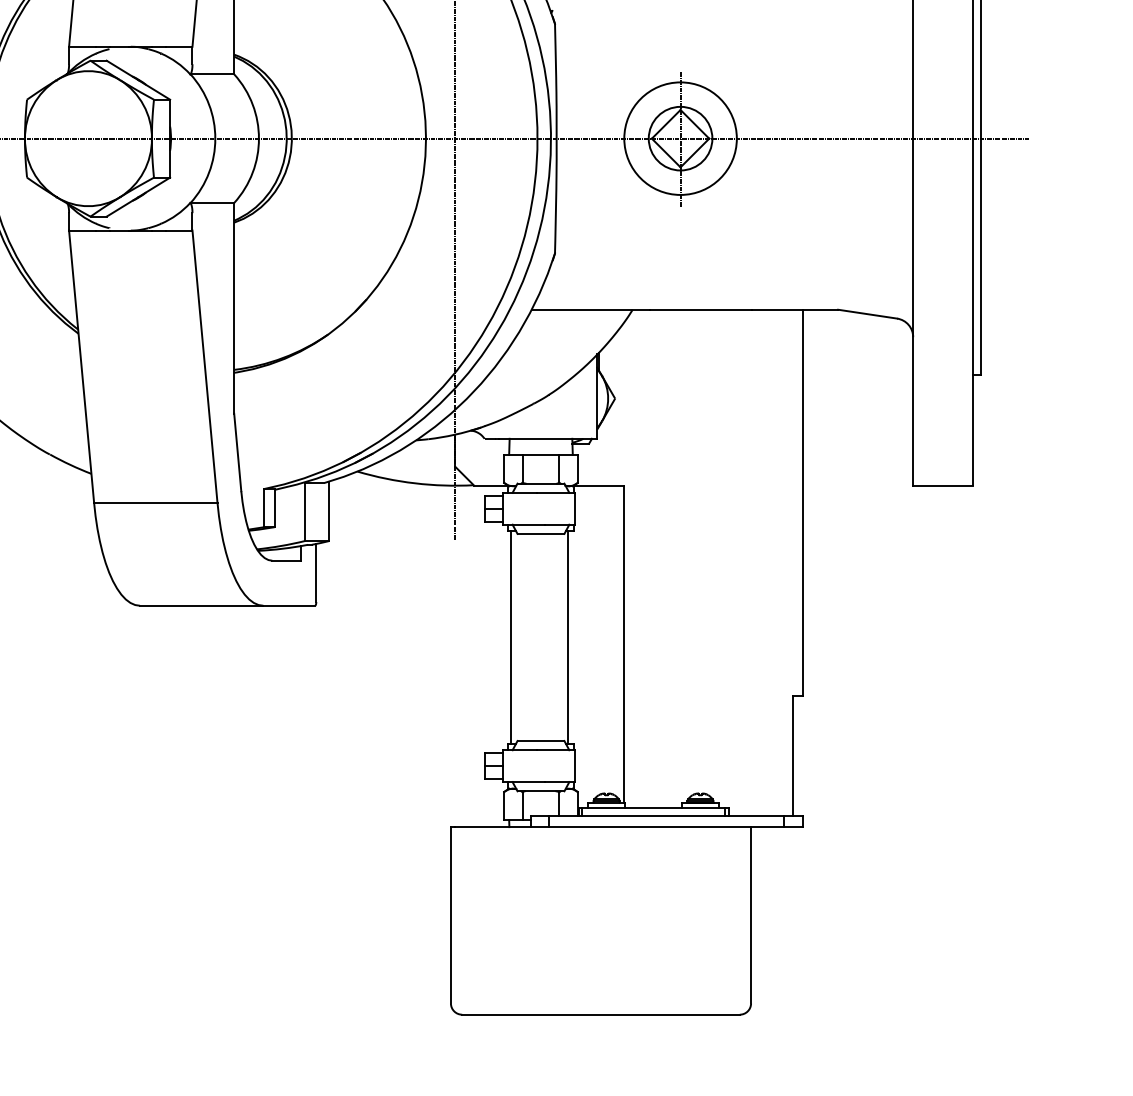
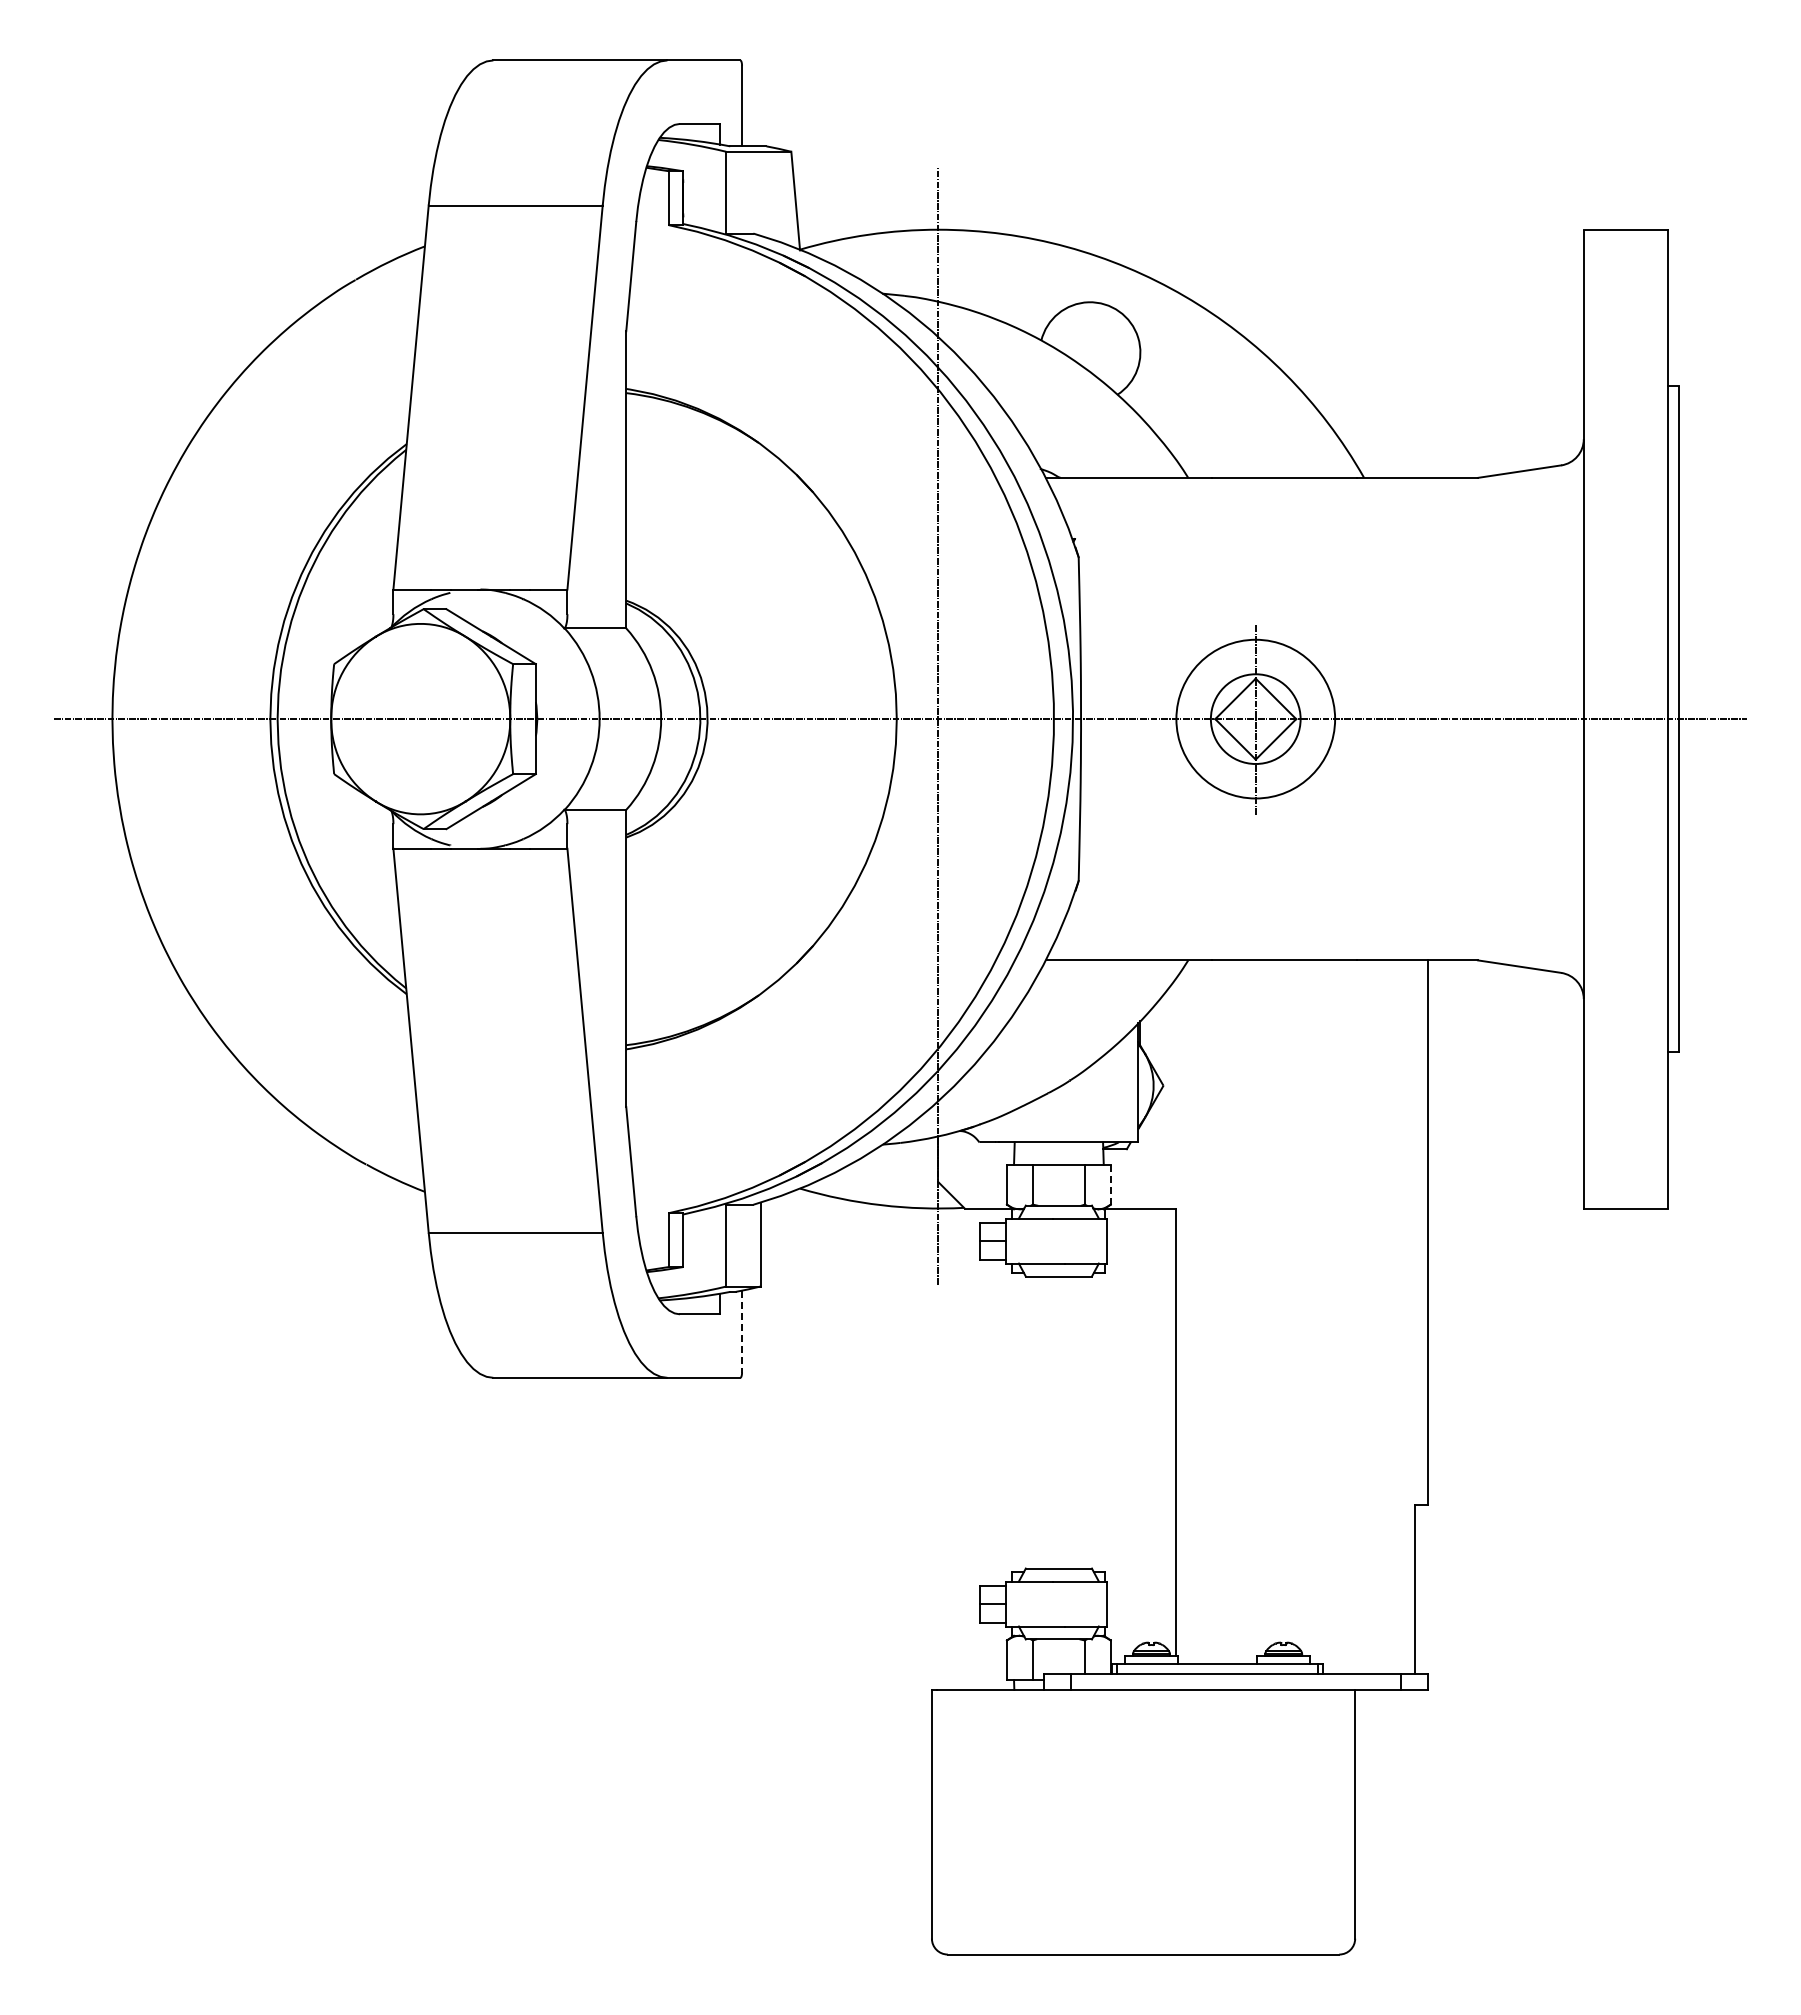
line: (577, 468) -> (1110, 1184), solid -> dashed
line: (316, 572) -> (742, 1331), solid -> dashed
line: (511, 637) -> (1017, 1422), removed
line: (567, 637) -> (1096, 1422), removed

